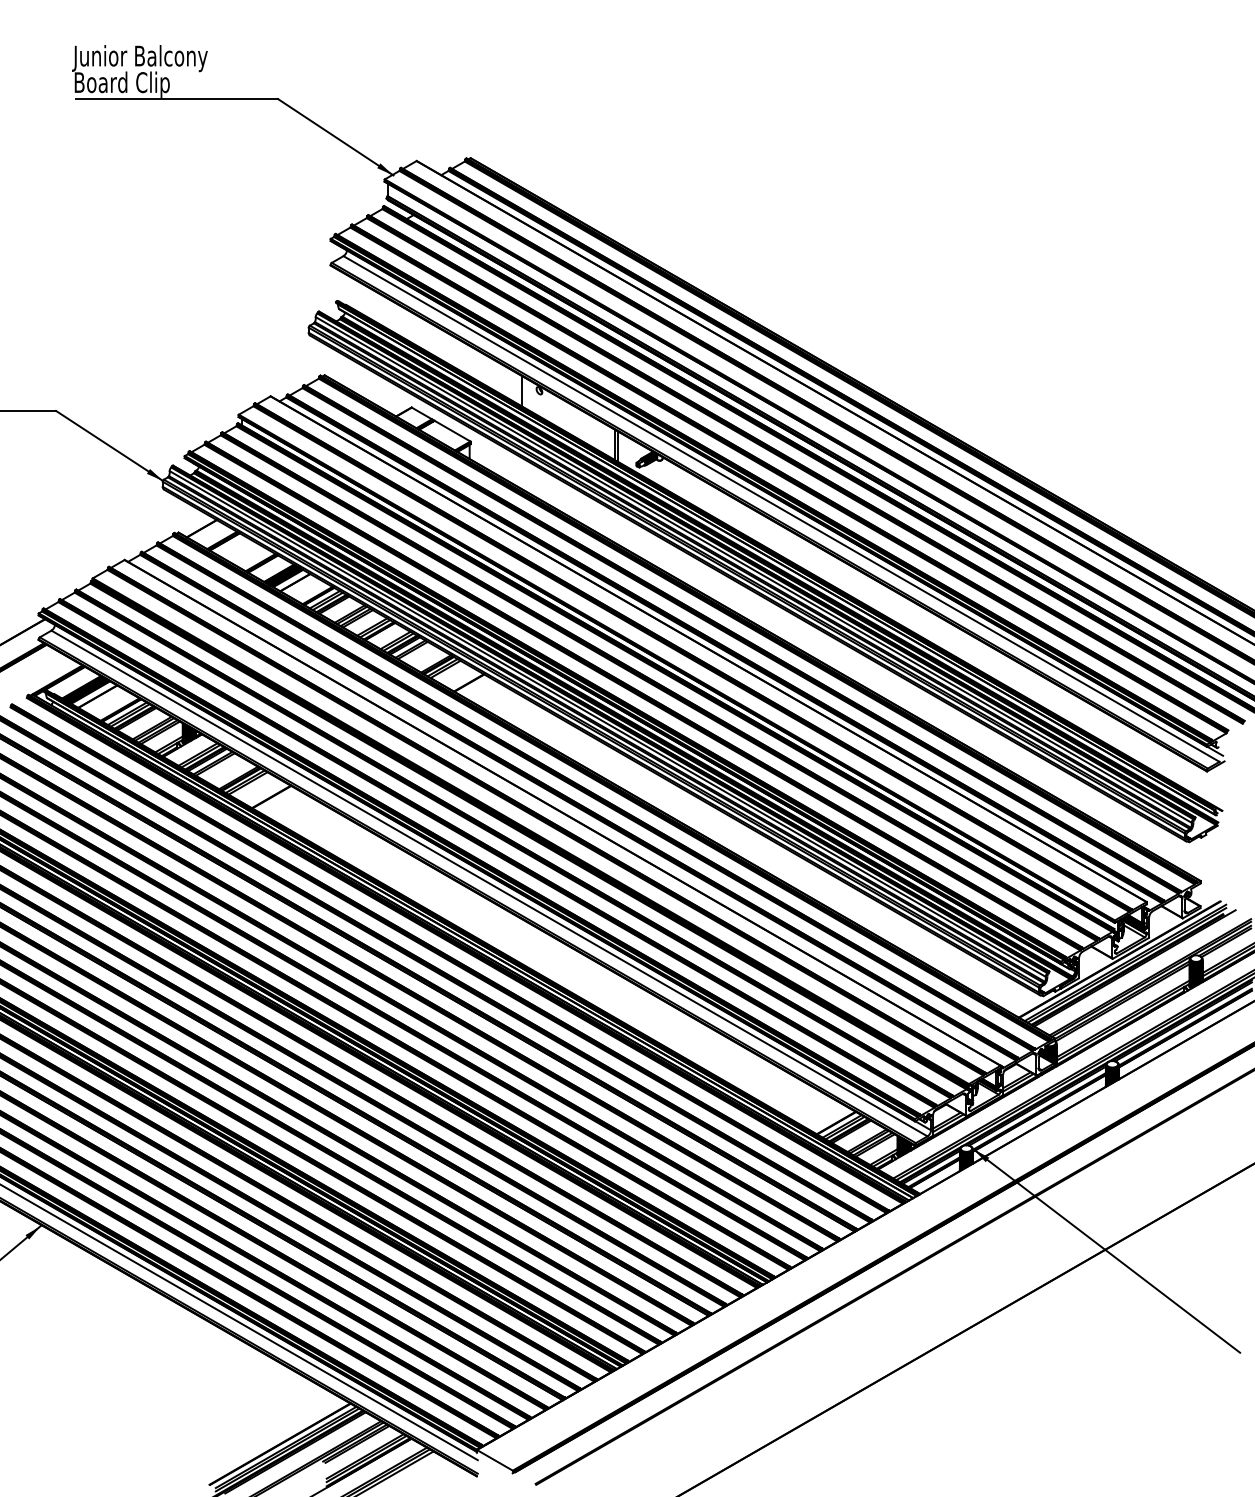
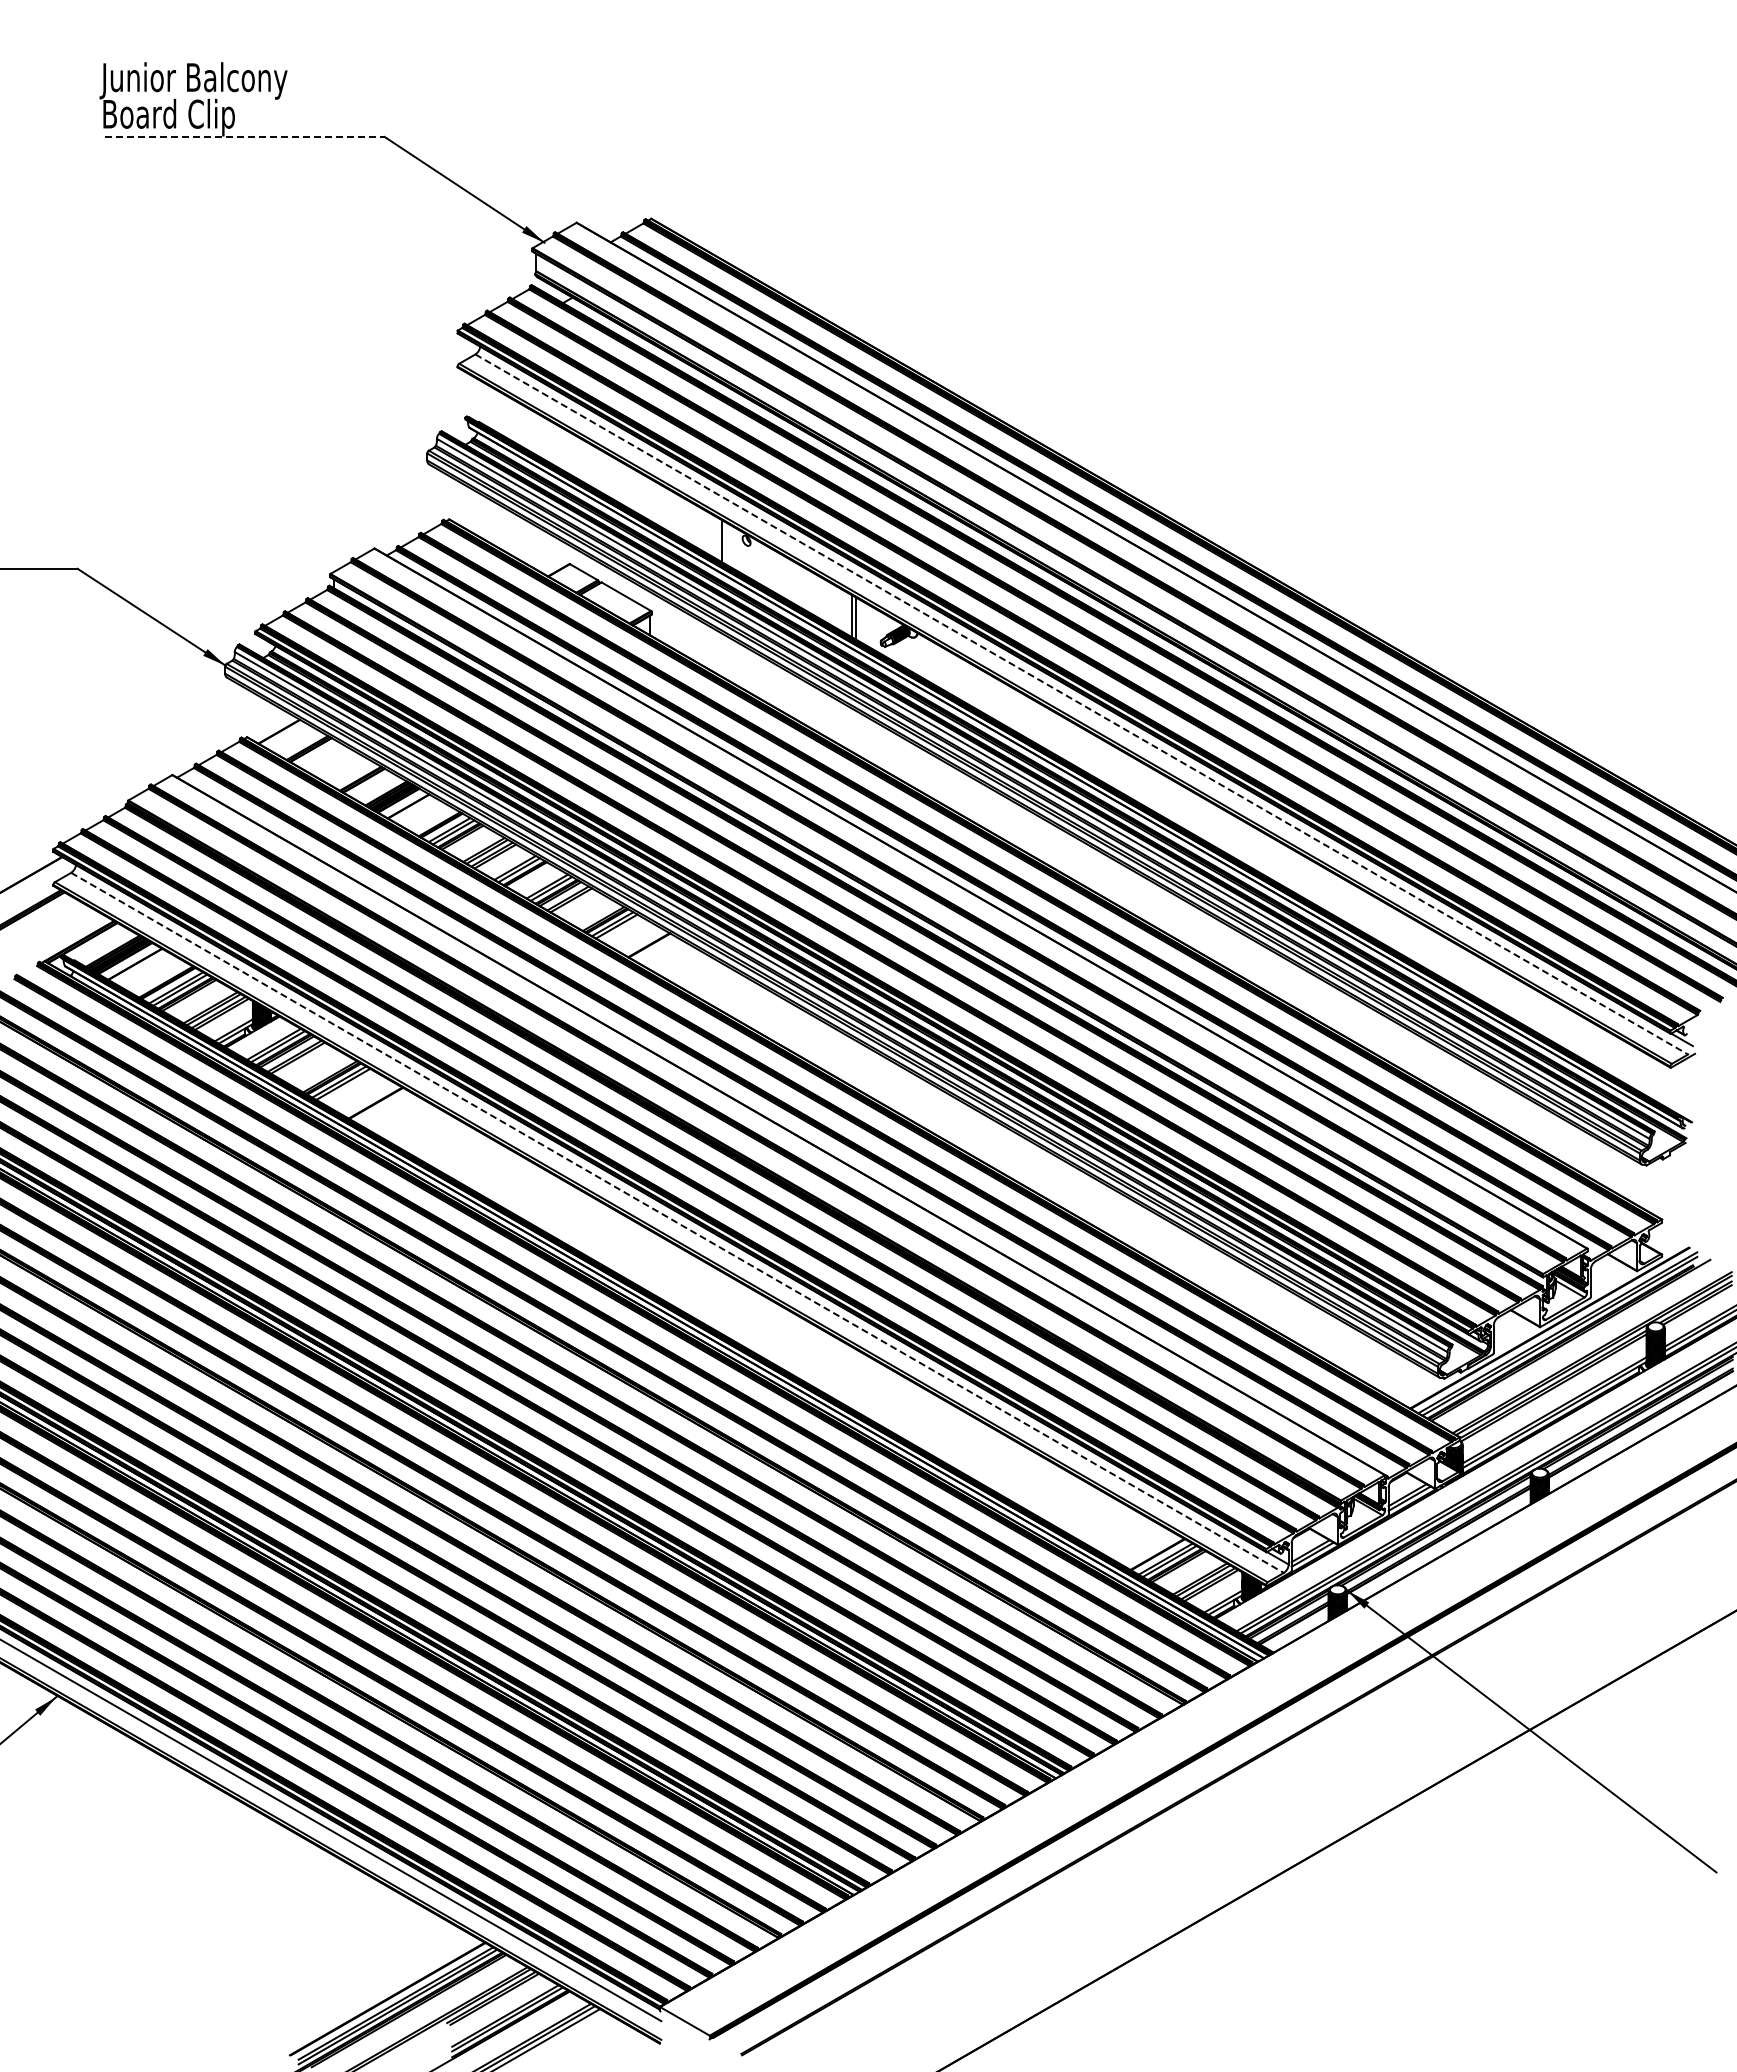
line: (176, 98) -> (244, 136), solid -> dashed
line: (782, 509) -> (1082, 704), solid -> dashed
line: (489, 883) -> (677, 1223), solid -> dashed

